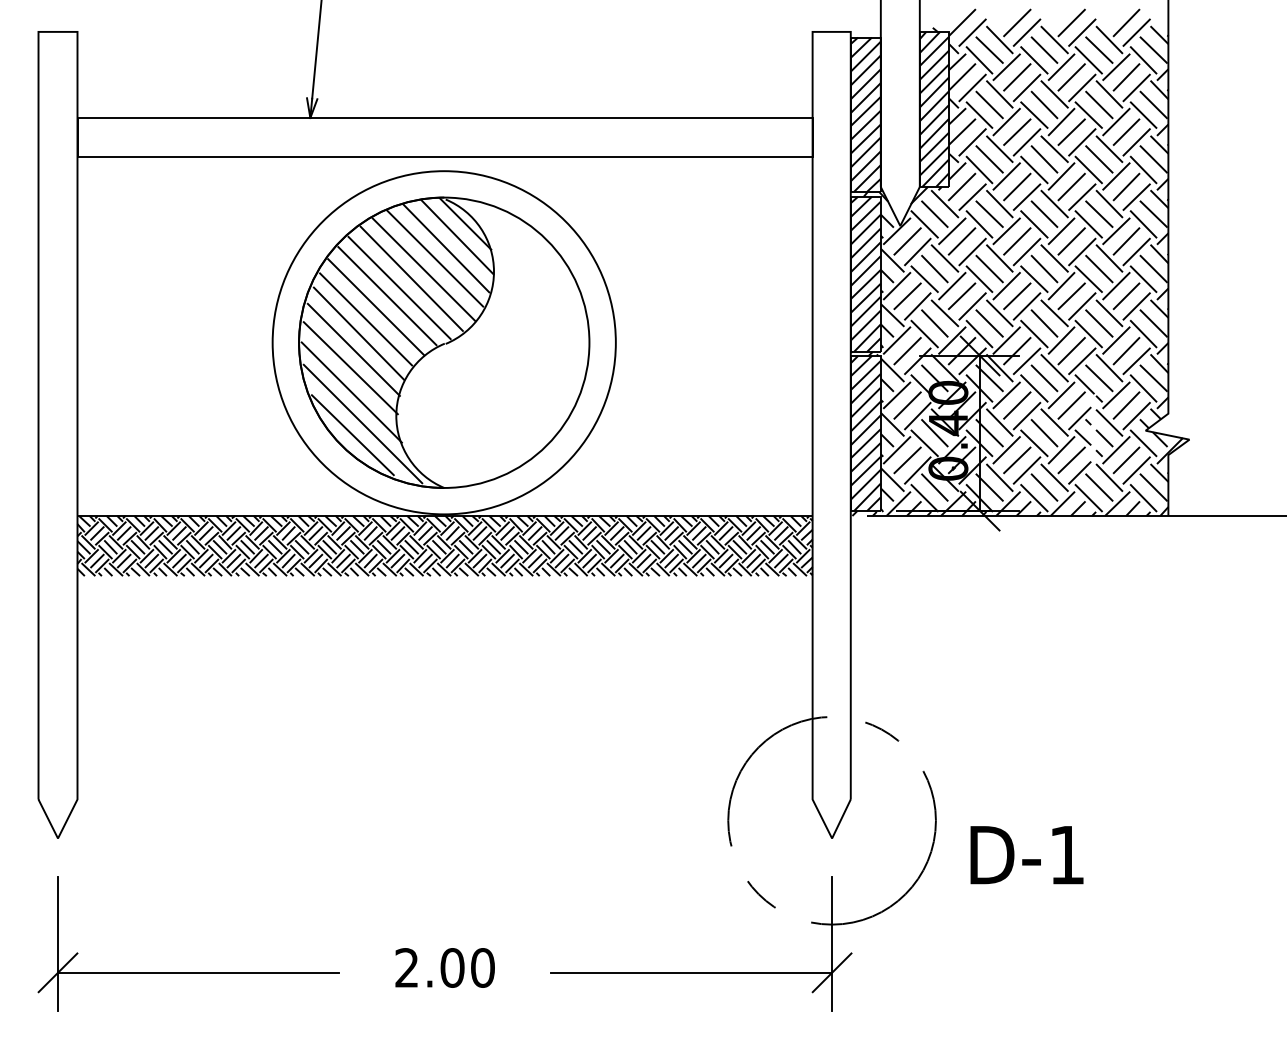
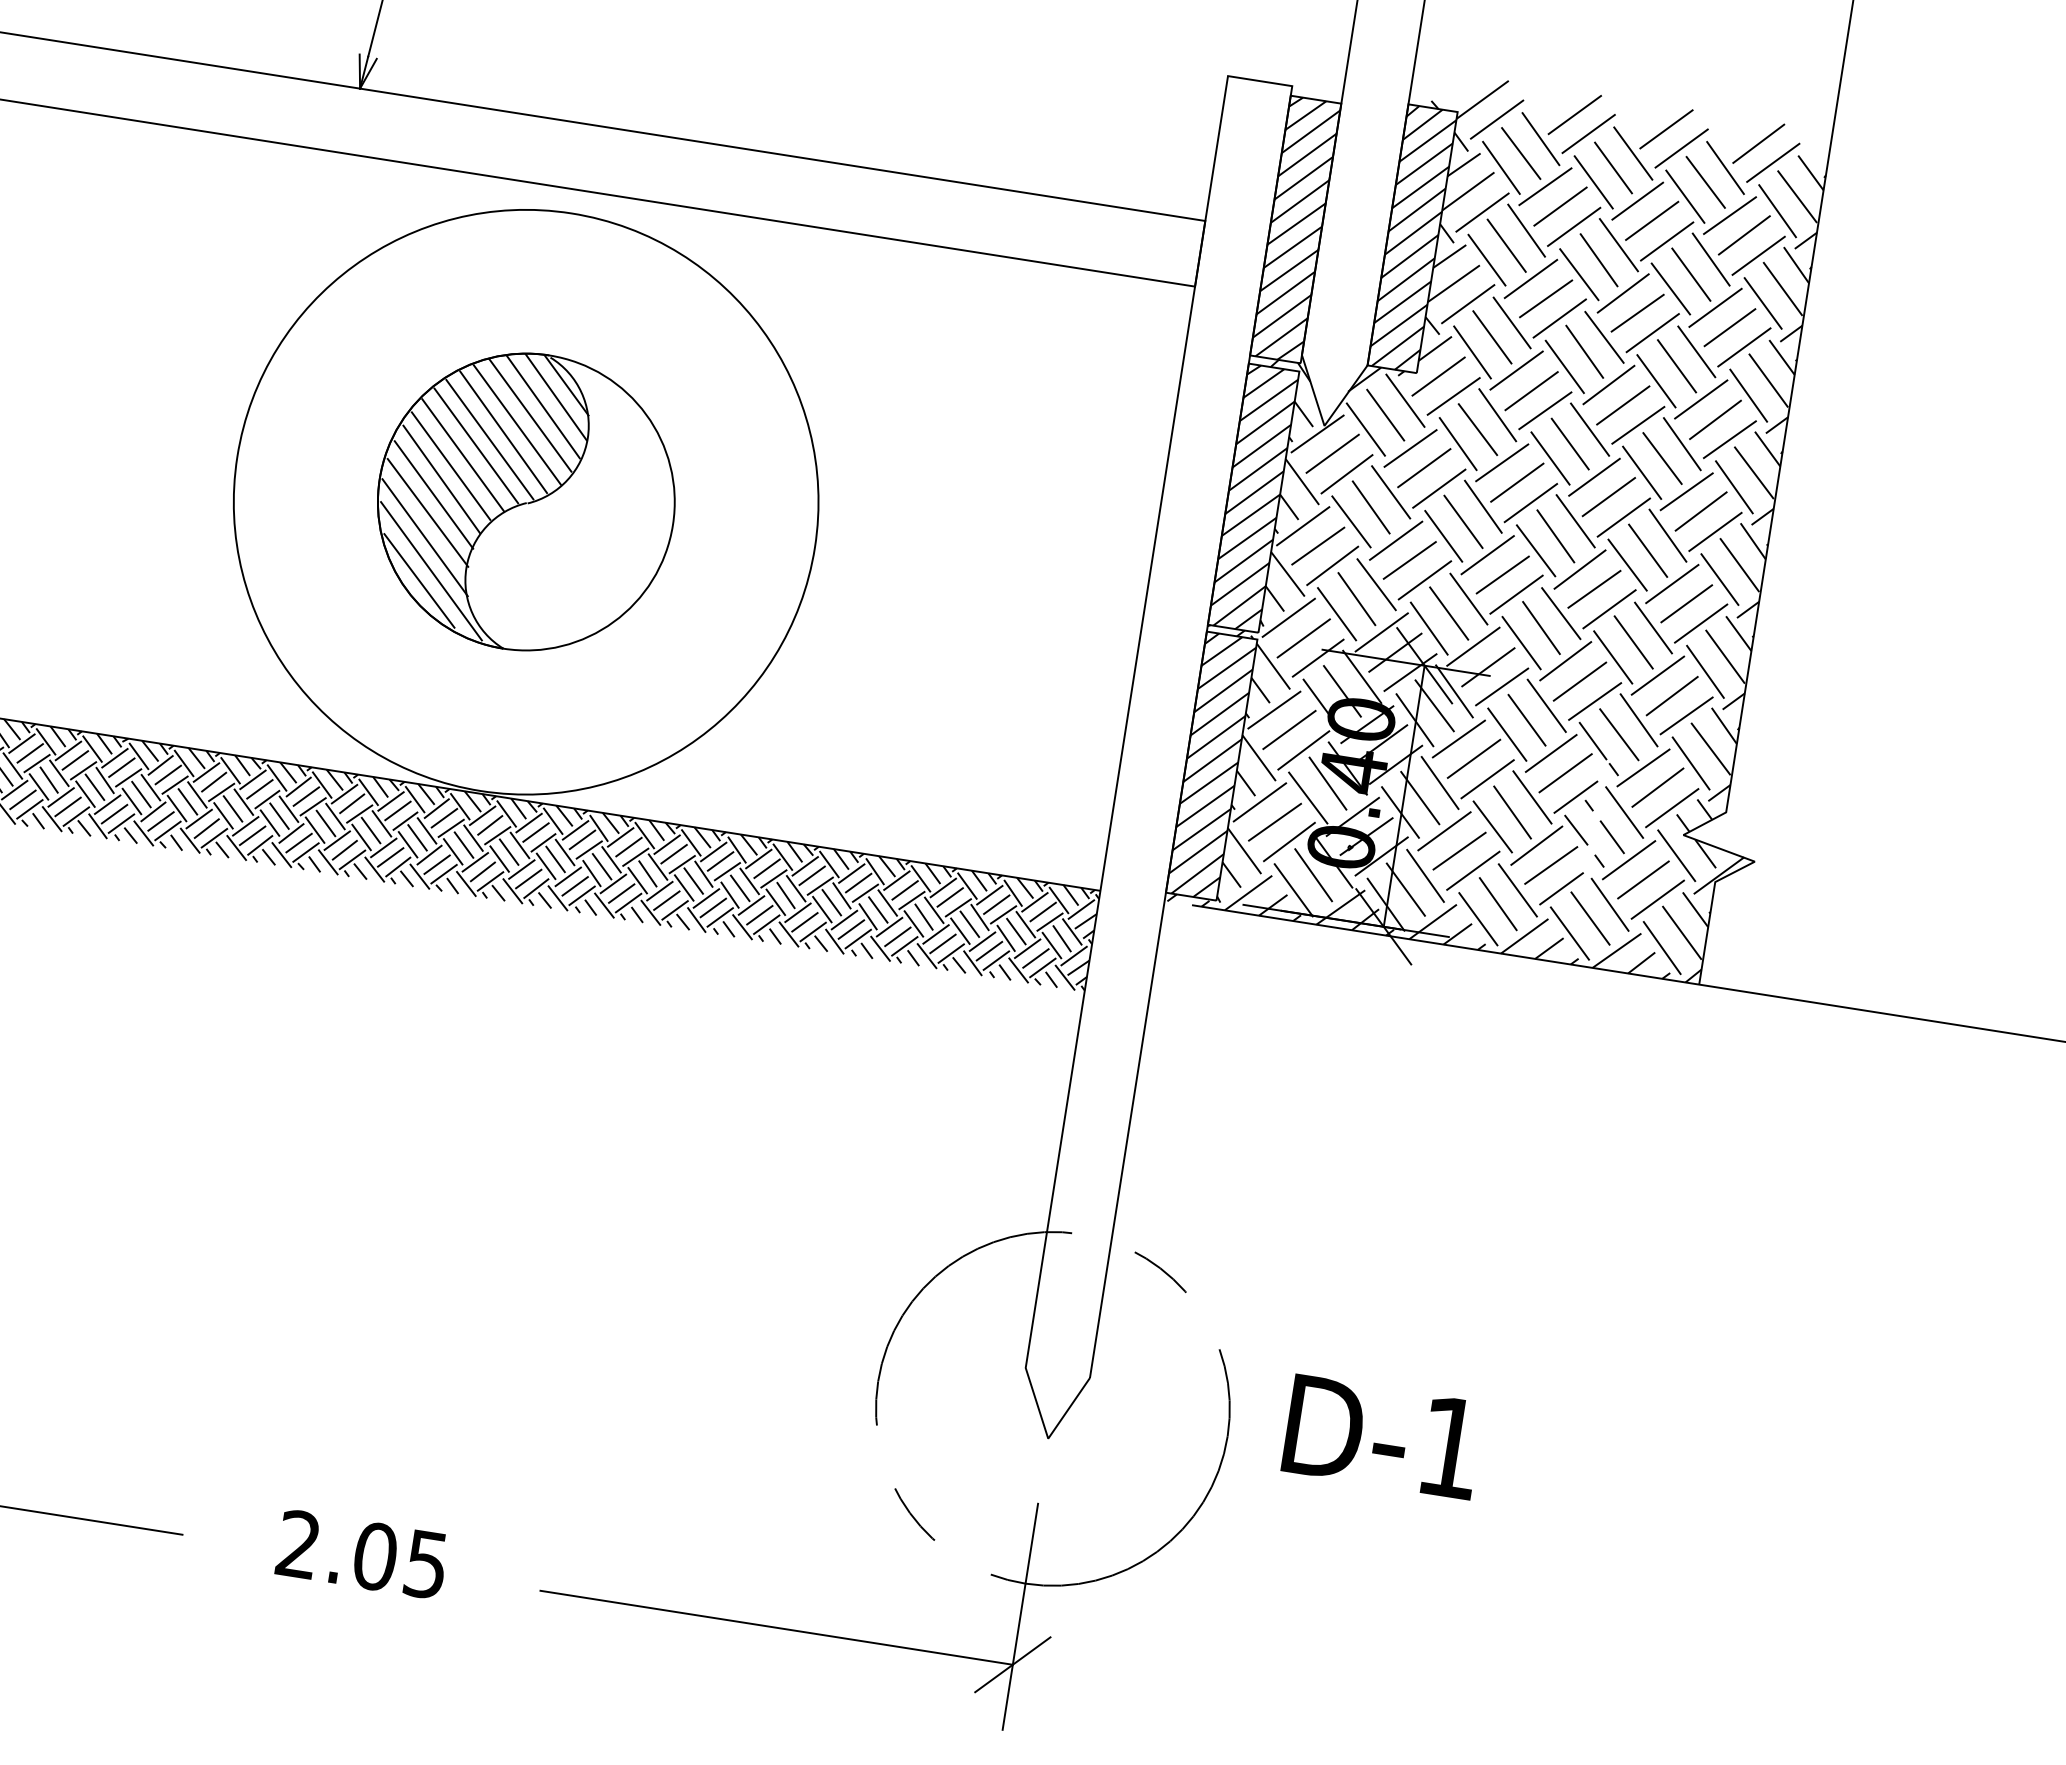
part: (444, 342) -> (526, 501), size x0.6
text: (1026, 855) -> (1381, 1437), moved
text: (482, 967) -> (425, 1563), 2.00 -> 2.05

